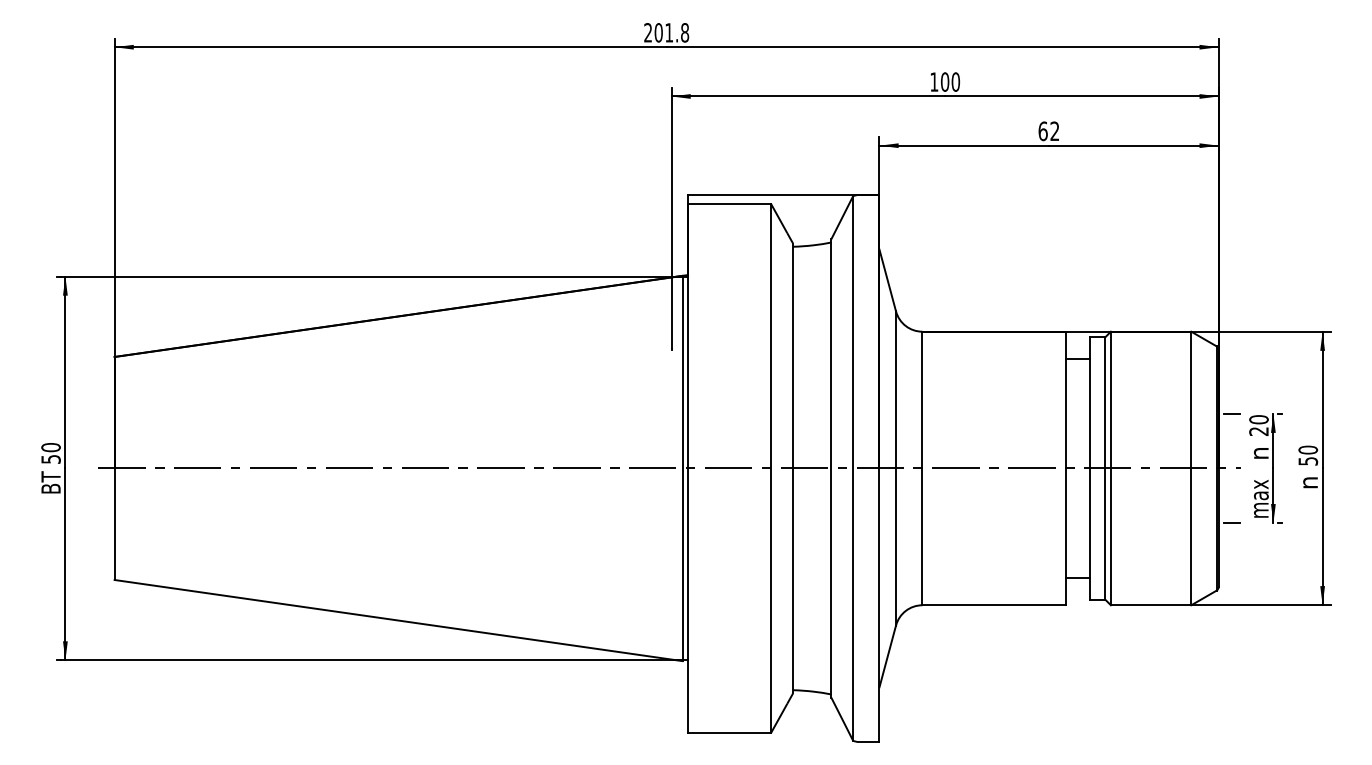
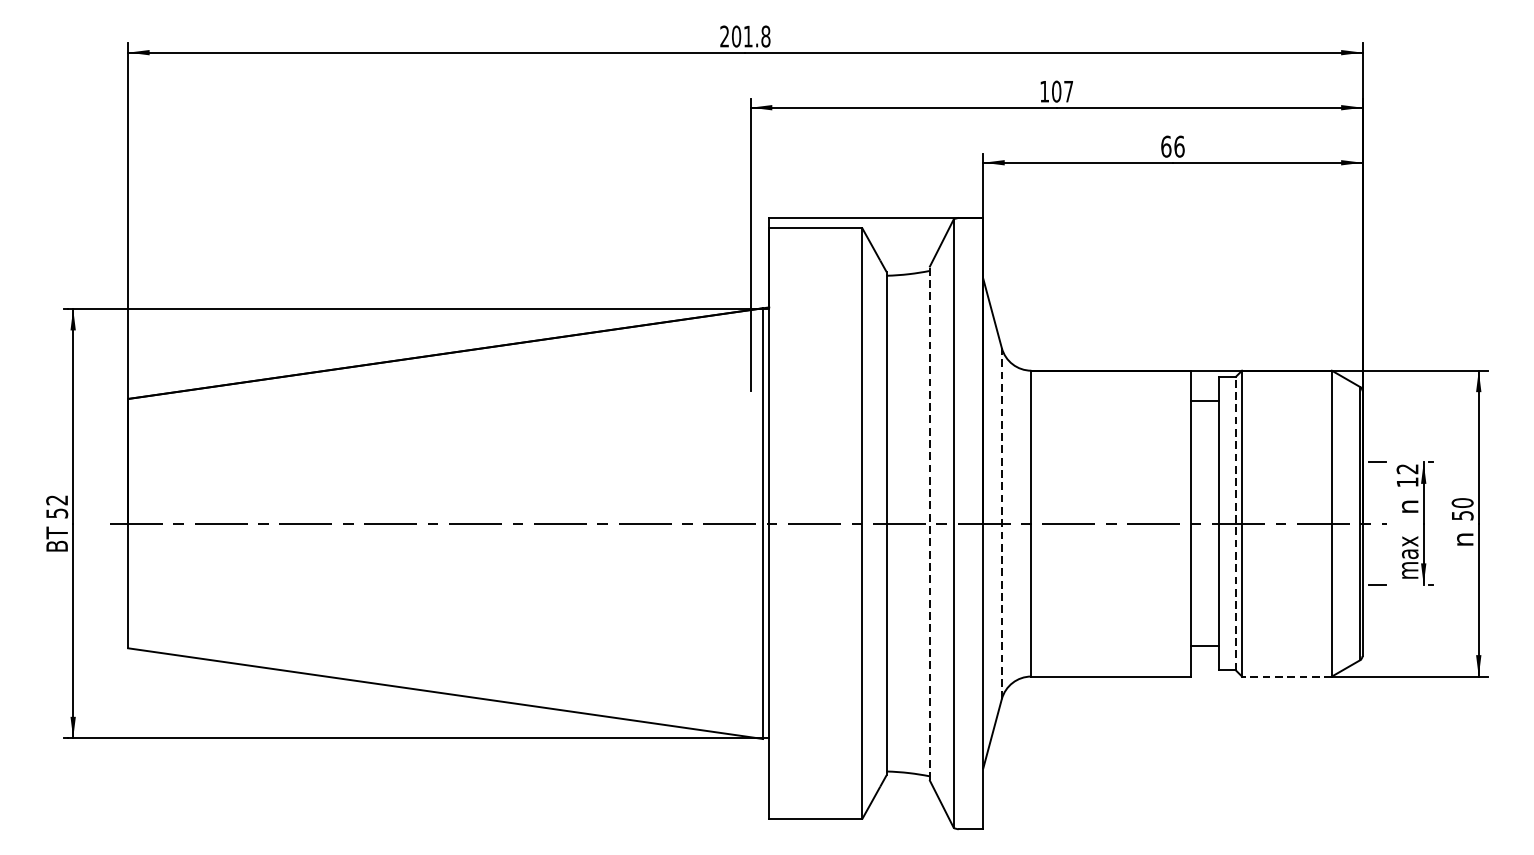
text: (955, 81) -> (1068, 90), 100 -> 107
text: (1054, 131) -> (1178, 146), 62 -> 66
text: (1258, 425) -> (1407, 475), 20 -> 12
text: (50, 447) -> (56, 500), 50 -> 52
line: (831, 467) -> (929, 522), solid -> dashed
line: (896, 467) -> (1002, 522), solid -> dashed
line: (1105, 467) -> (1236, 522), solid -> dashed
line: (1150, 605) -> (1286, 676), solid -> dashed

